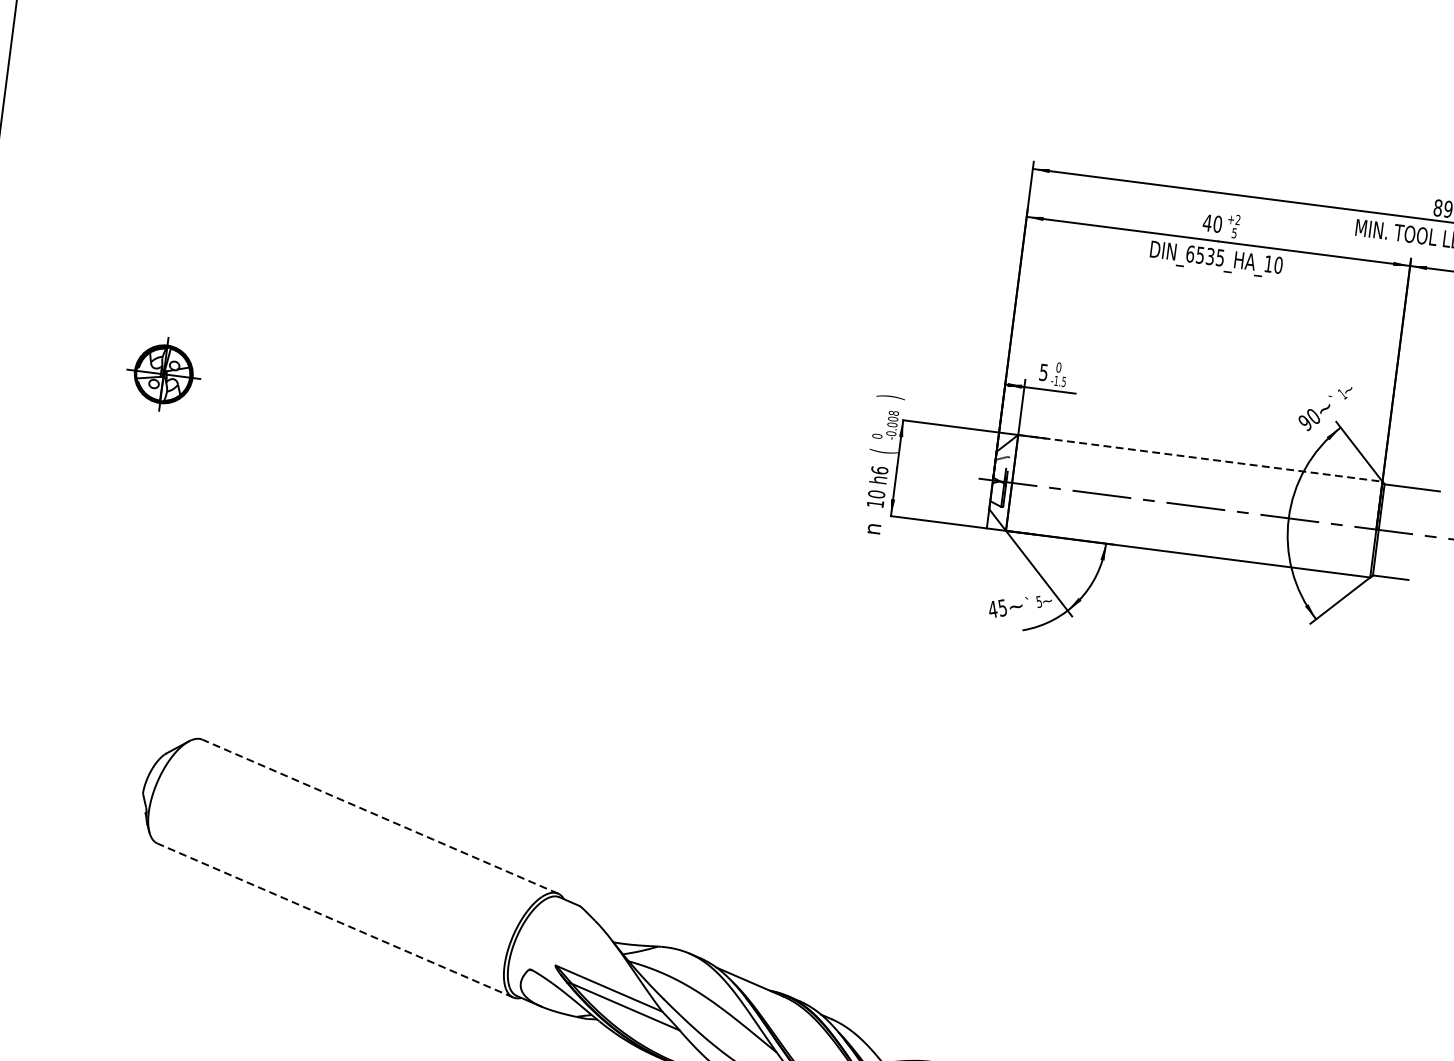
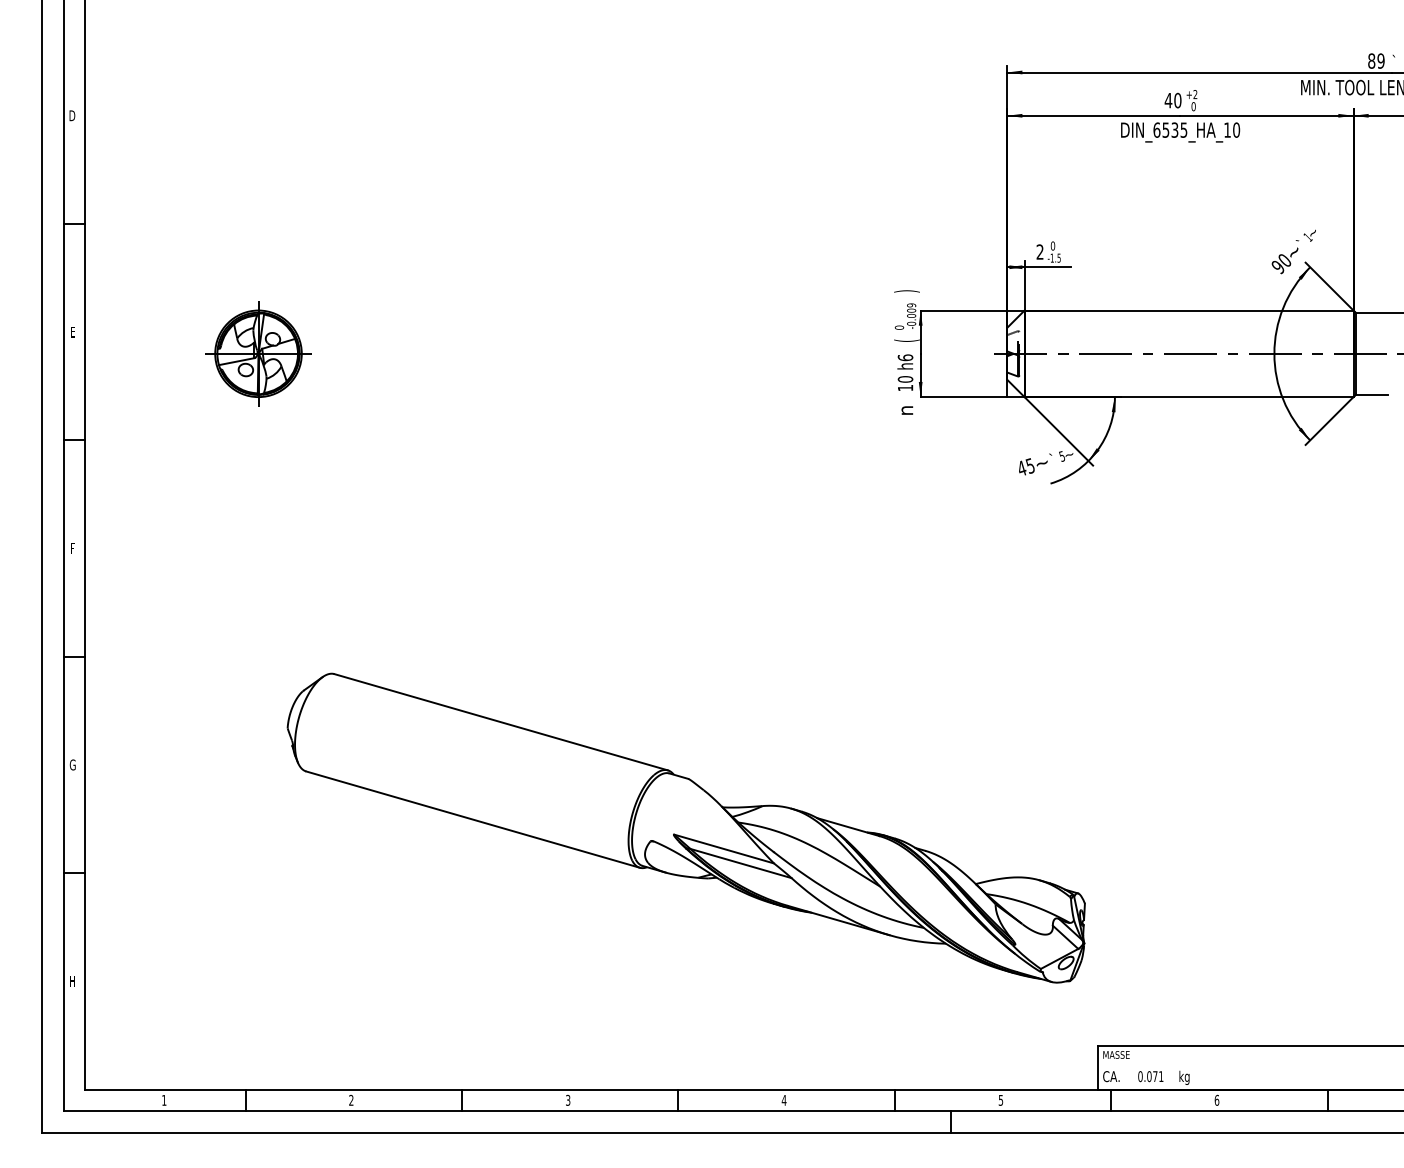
text: (1234, 233) -> (1193, 106), 5 -> 0
text: (1043, 371) -> (1039, 251), 5 -> 2
part: (163, 373) -> (258, 353), size x1.67
text: (893, 413) -> (911, 305), -0.008 -> -0.009
line: (1200, 458) -> (1189, 310), dashed -> solid
line: (380, 816) -> (501, 722), dashed -> solid
line: (335, 920) -> (473, 819), dashed -> solid

